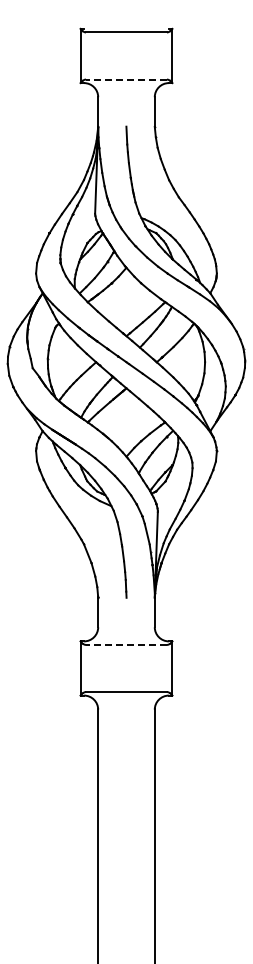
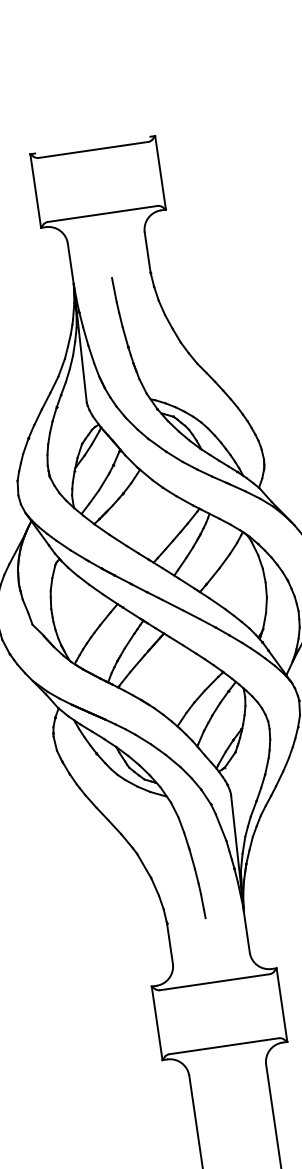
line: (125, 79) -> (101, 214), dashed -> solid
line: (125, 644) -> (213, 981), dashed -> solid

